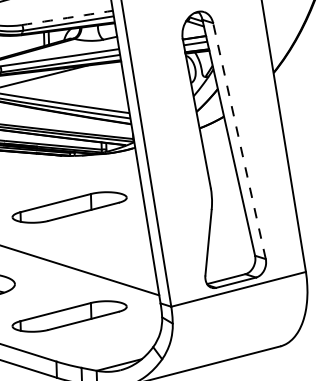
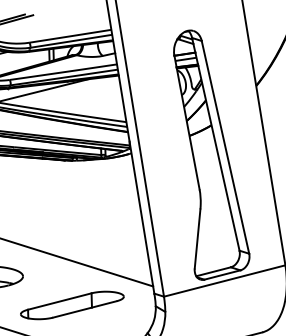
arc: (67, 17) -> (70, 35), dashed -> solid
line: (239, 141) -> (225, 147), dashed -> solid
part: (69, 207) -> (72, 207), removed

